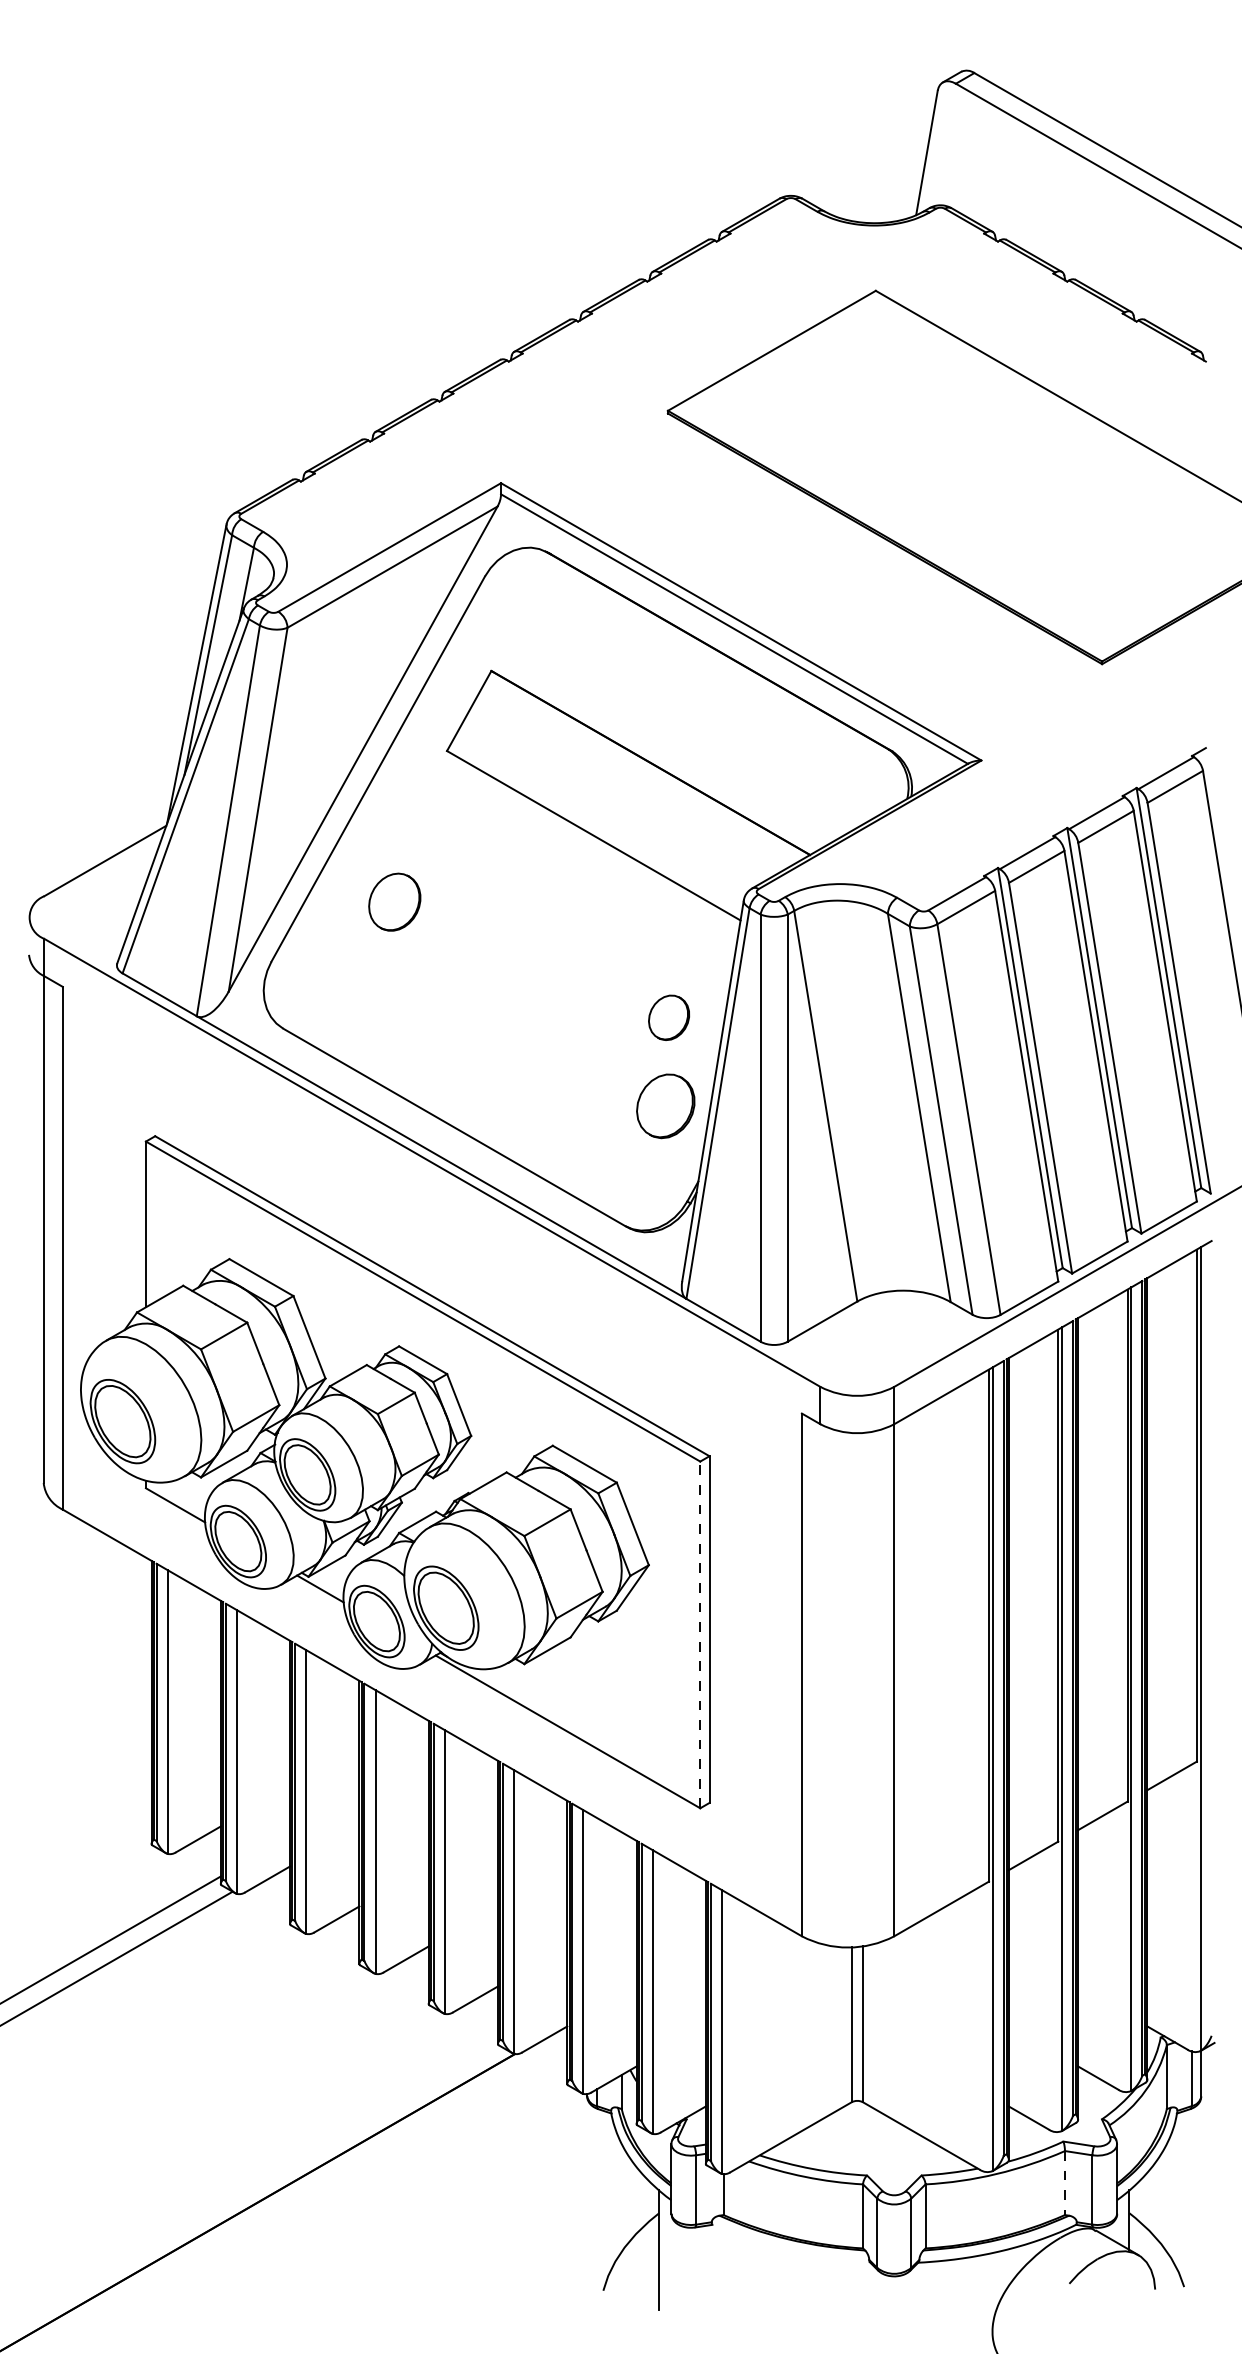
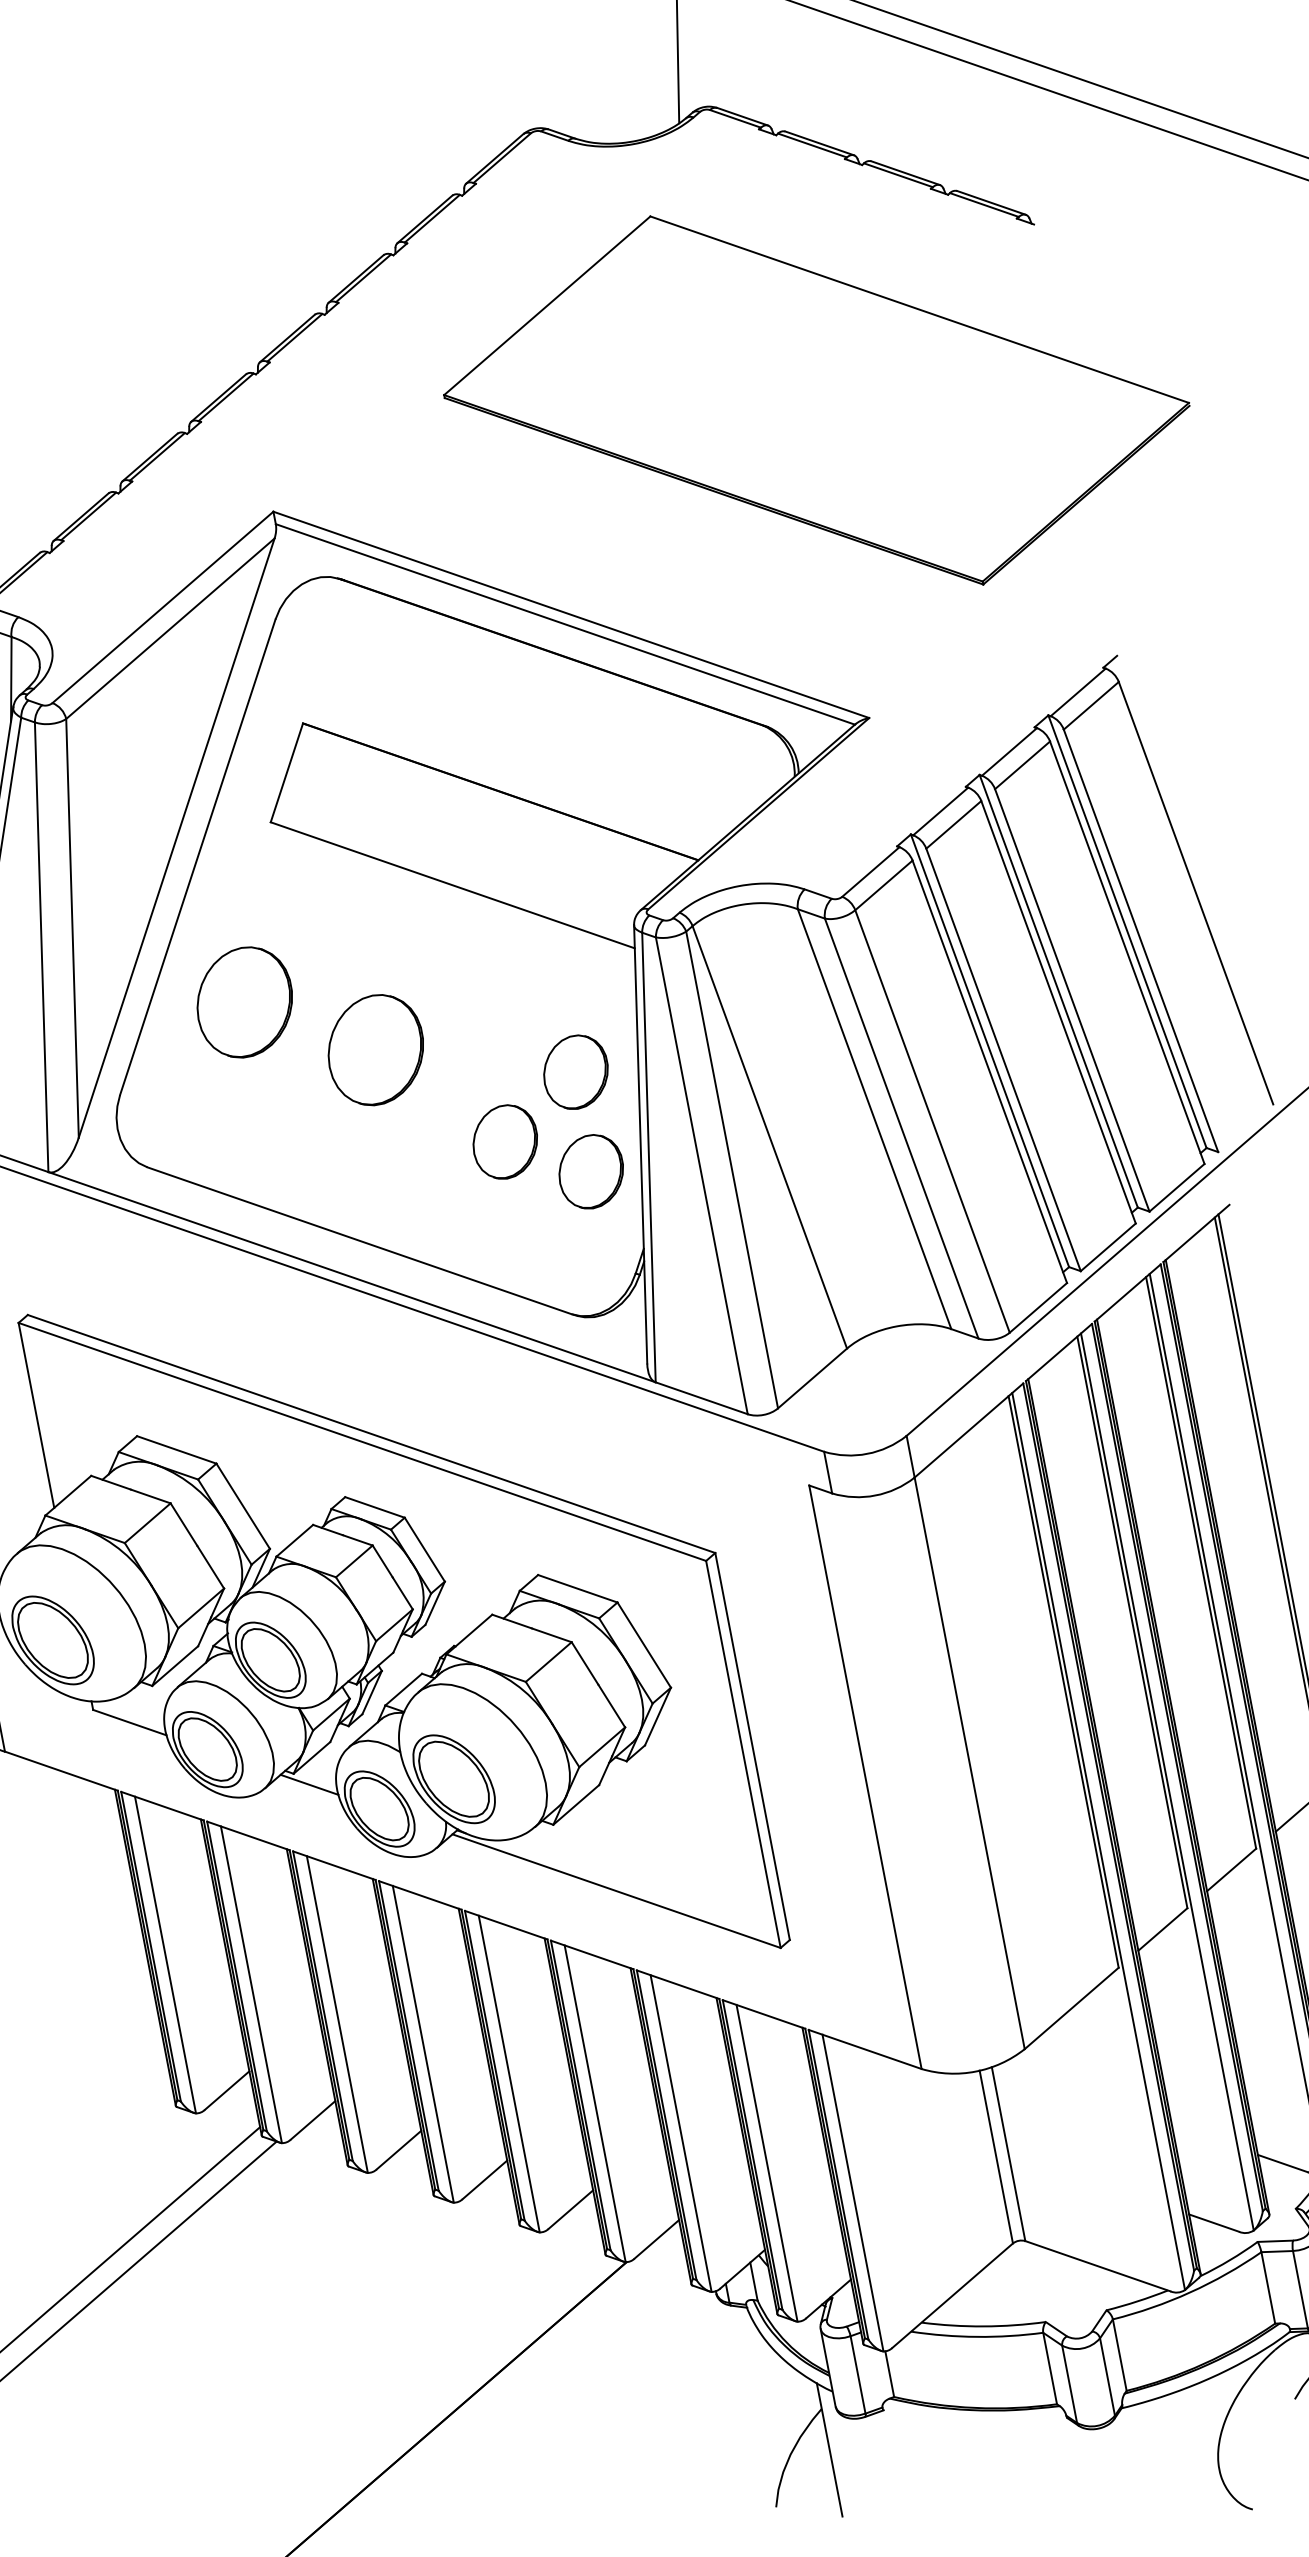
part: (394, 901) -> (244, 1001), size x1.67
part: (499, 964) -> (375, 1049), added
part: (668, 1017) -> (575, 1072), size x1.43
part: (596, 1066) -> (505, 1142), added
line: (700, 1634) -> (743, 1753), dashed -> solid
line: (1064, 2183) -> (1267, 2288), dashed -> solid

